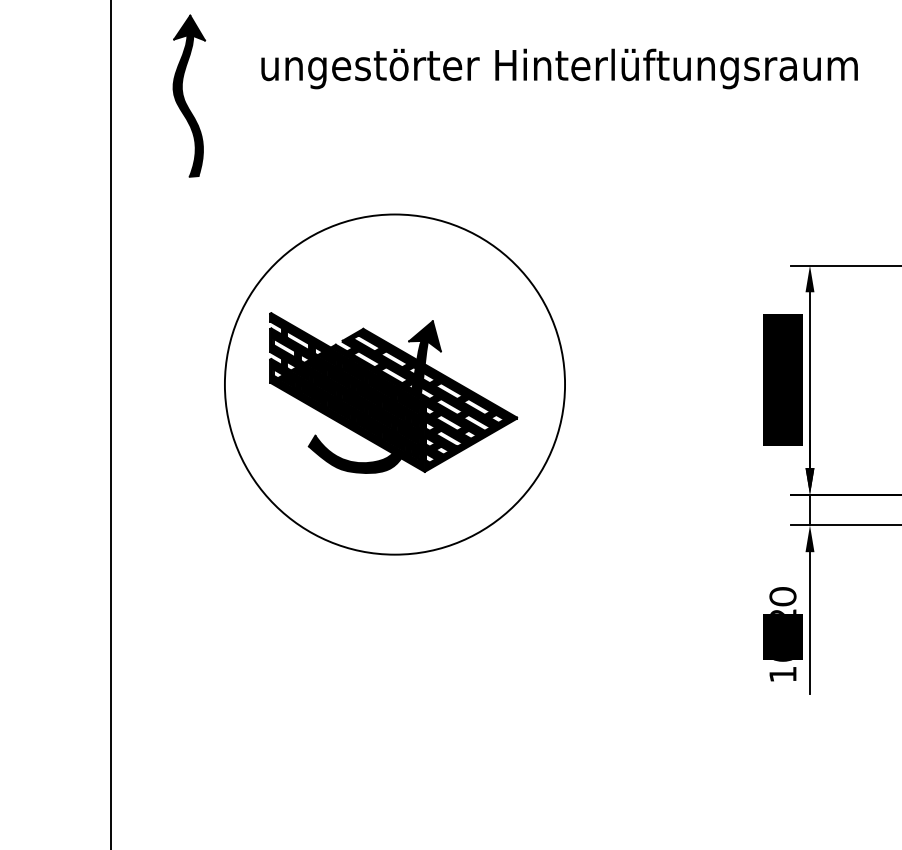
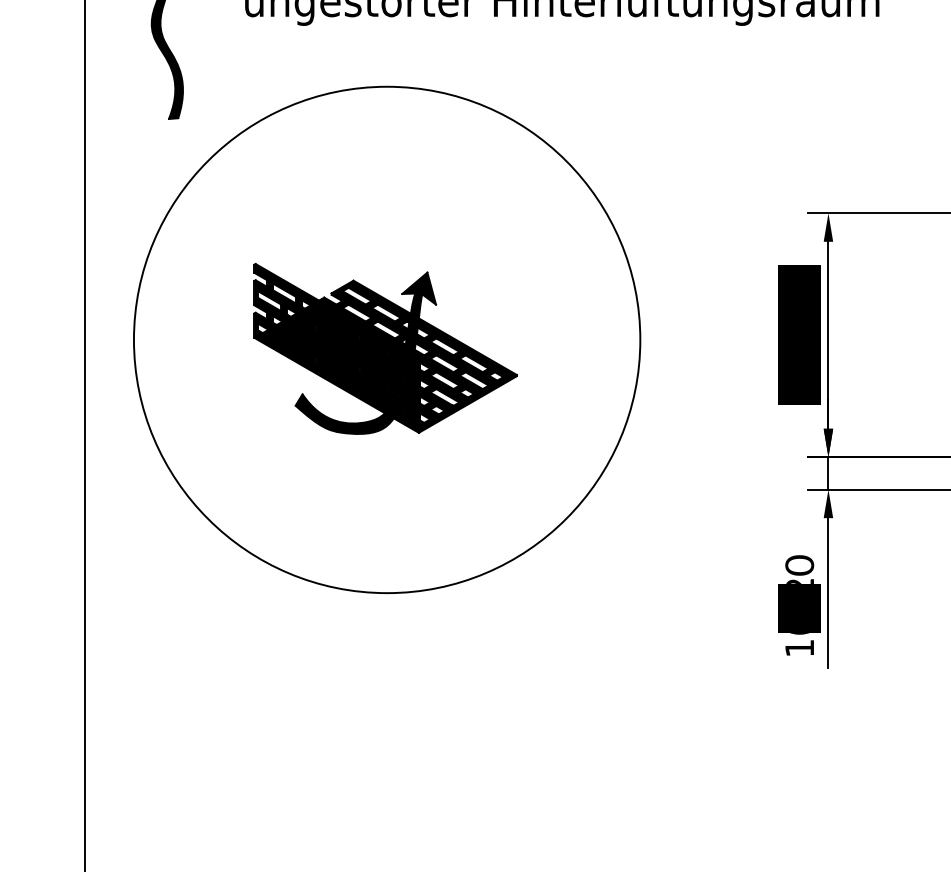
circle: (394, 384) -> (386, 339), size x1.4

